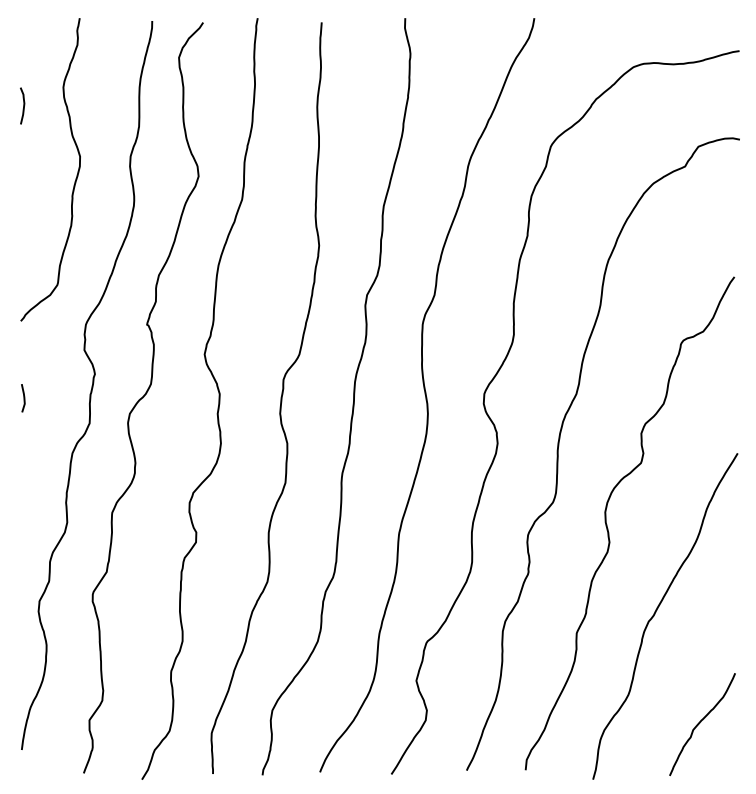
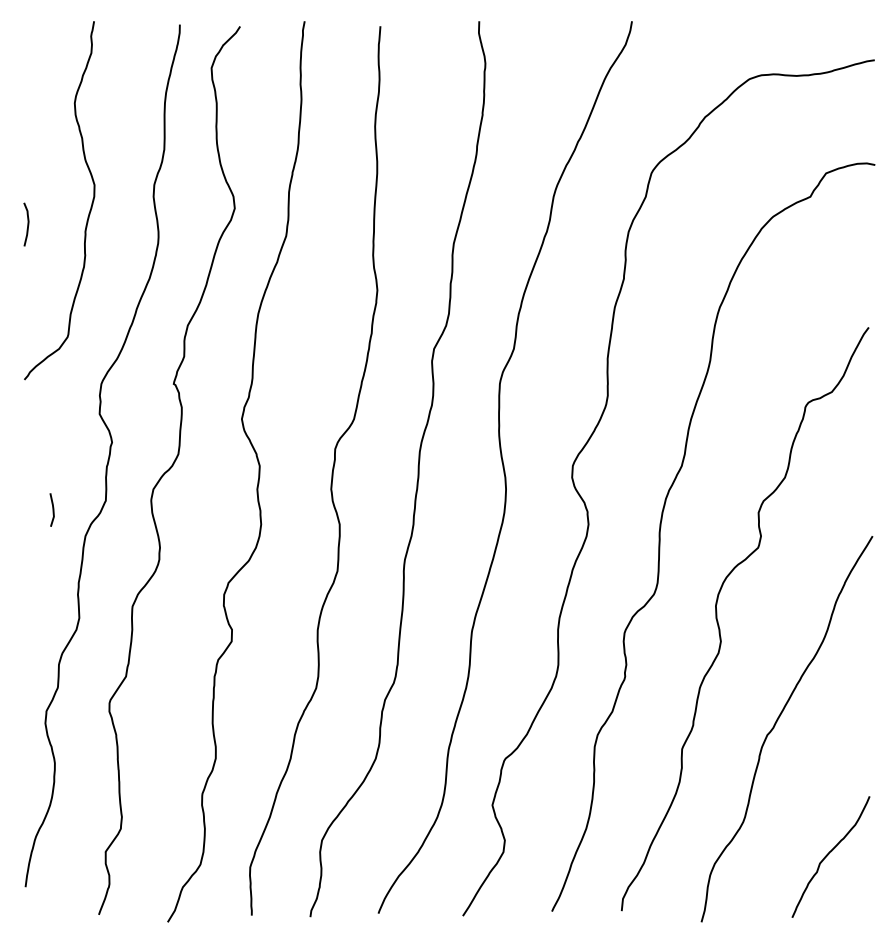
curve: (23, 105) -> (27, 223), moved
line: (23, 398) -> (52, 510), moved

